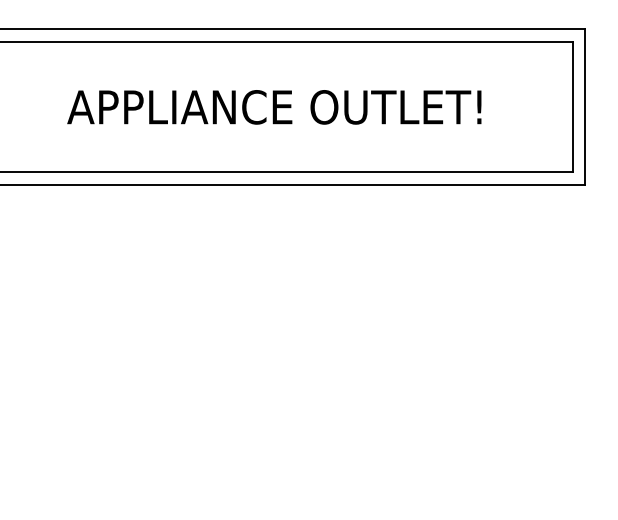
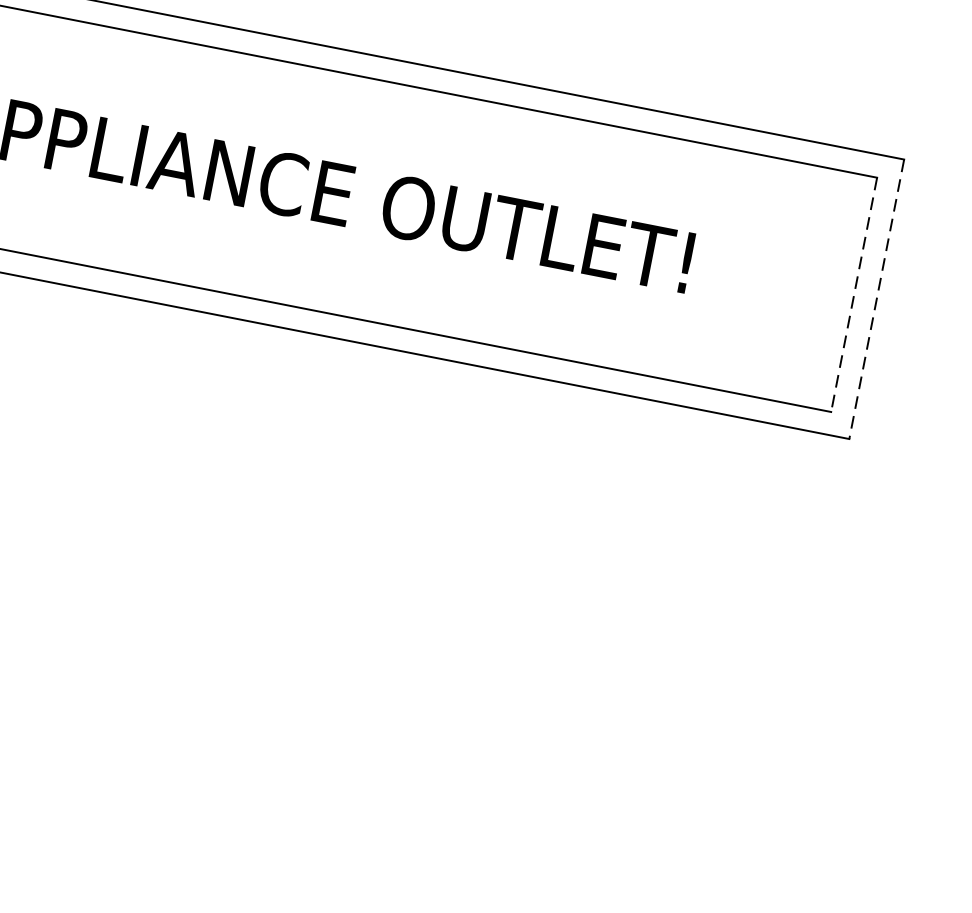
line: (585, 106) -> (877, 298), solid -> dashed
line: (572, 107) -> (853, 296), solid -> dashed

